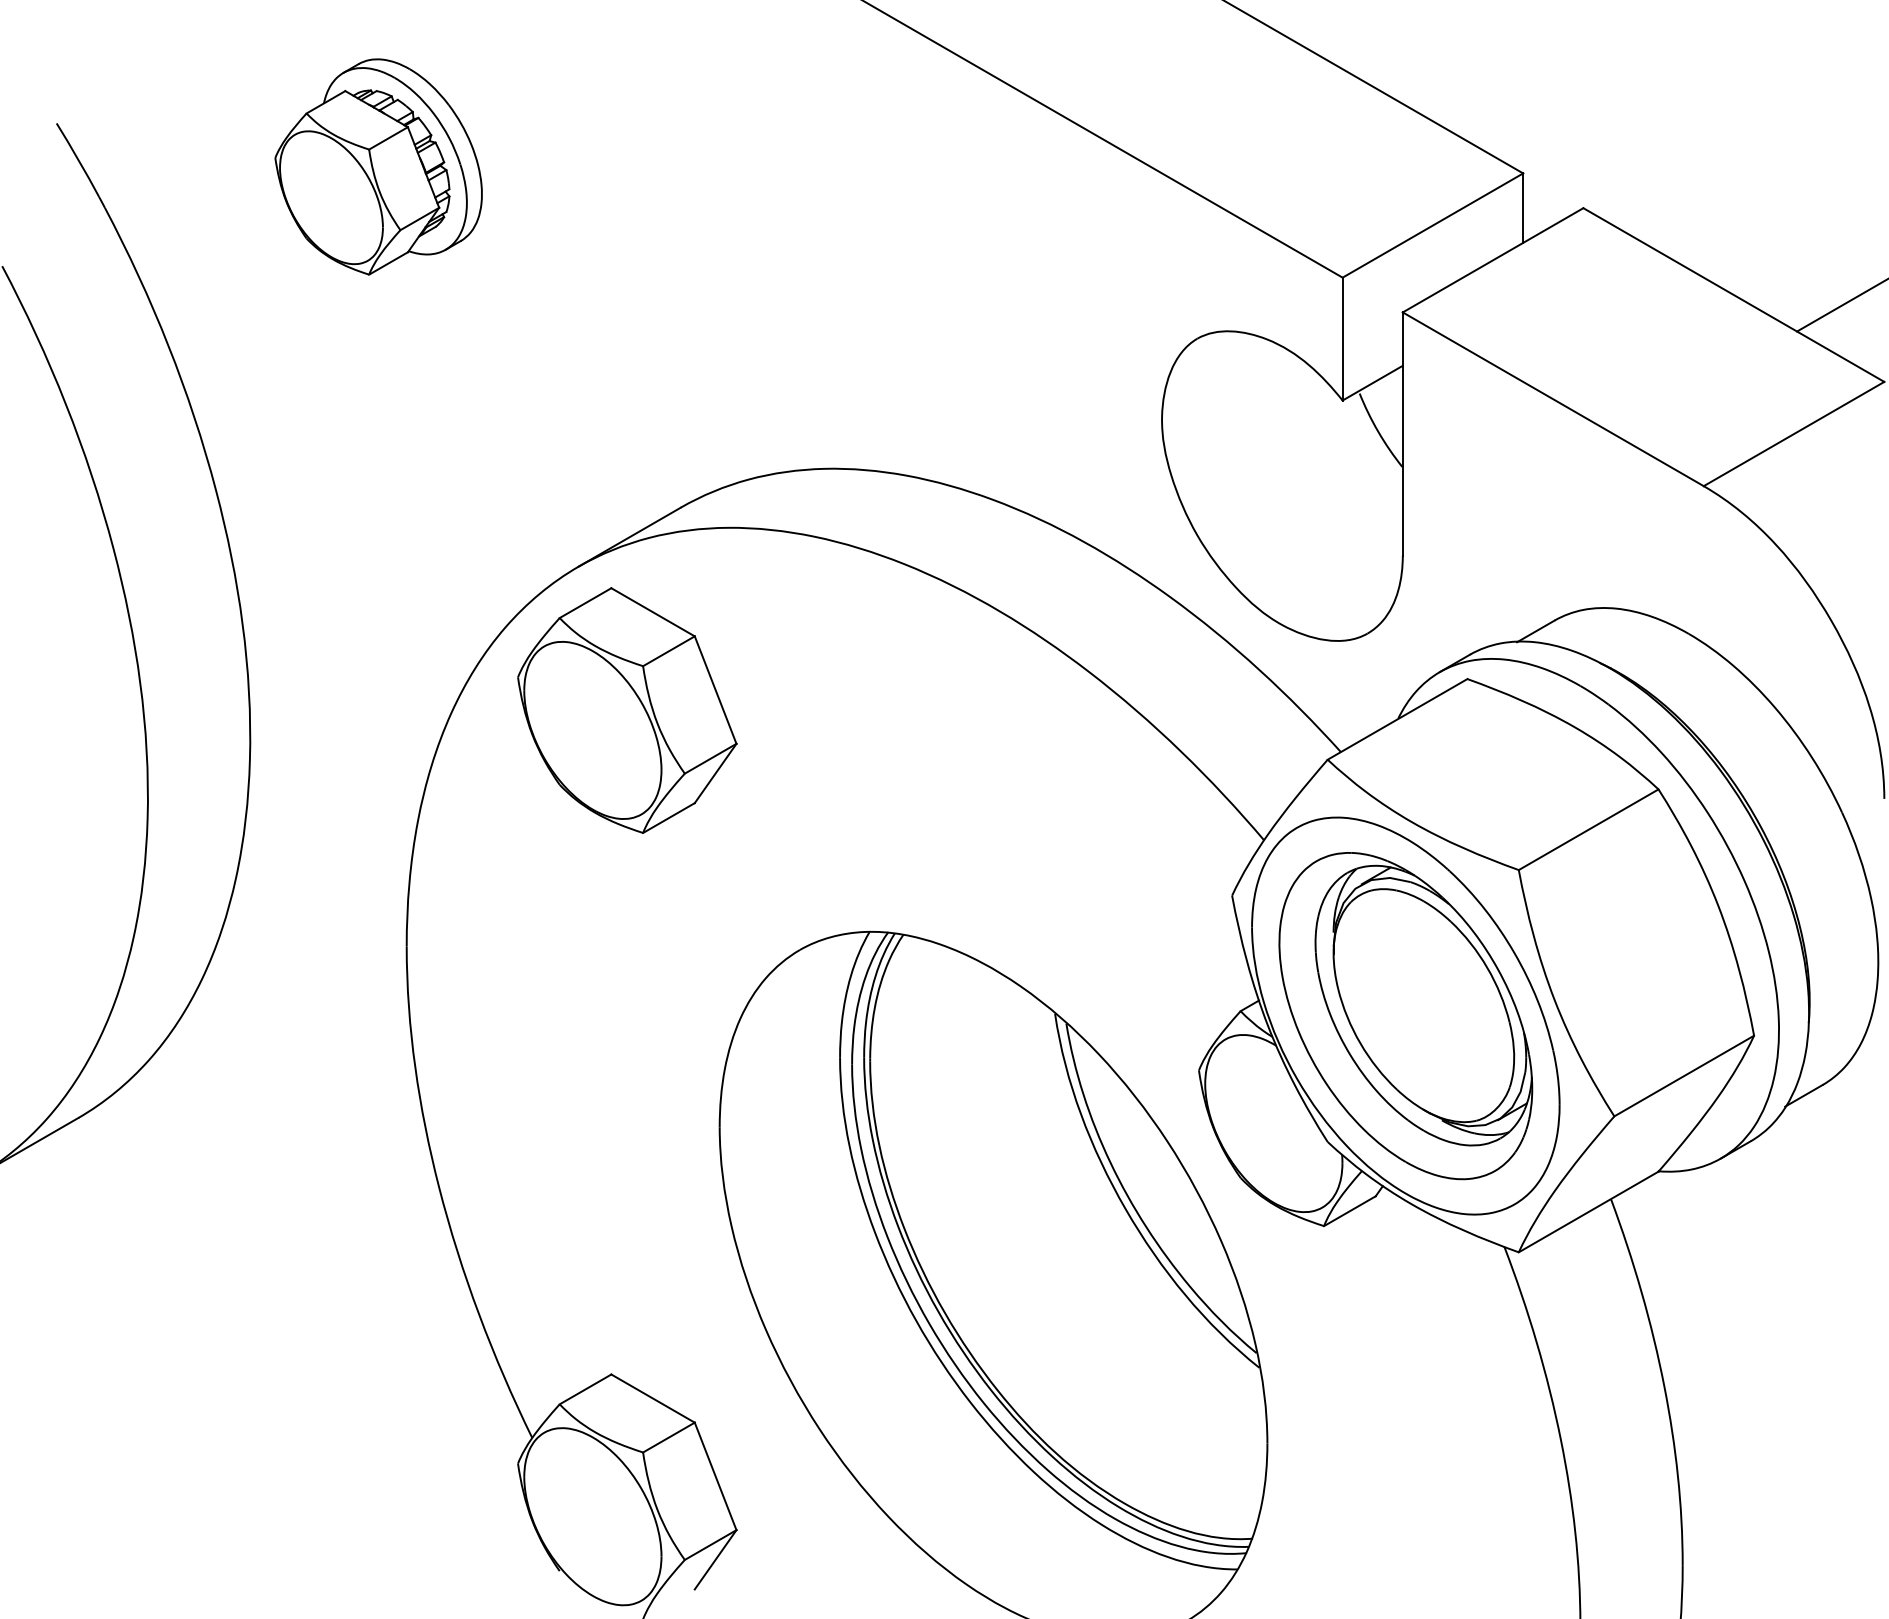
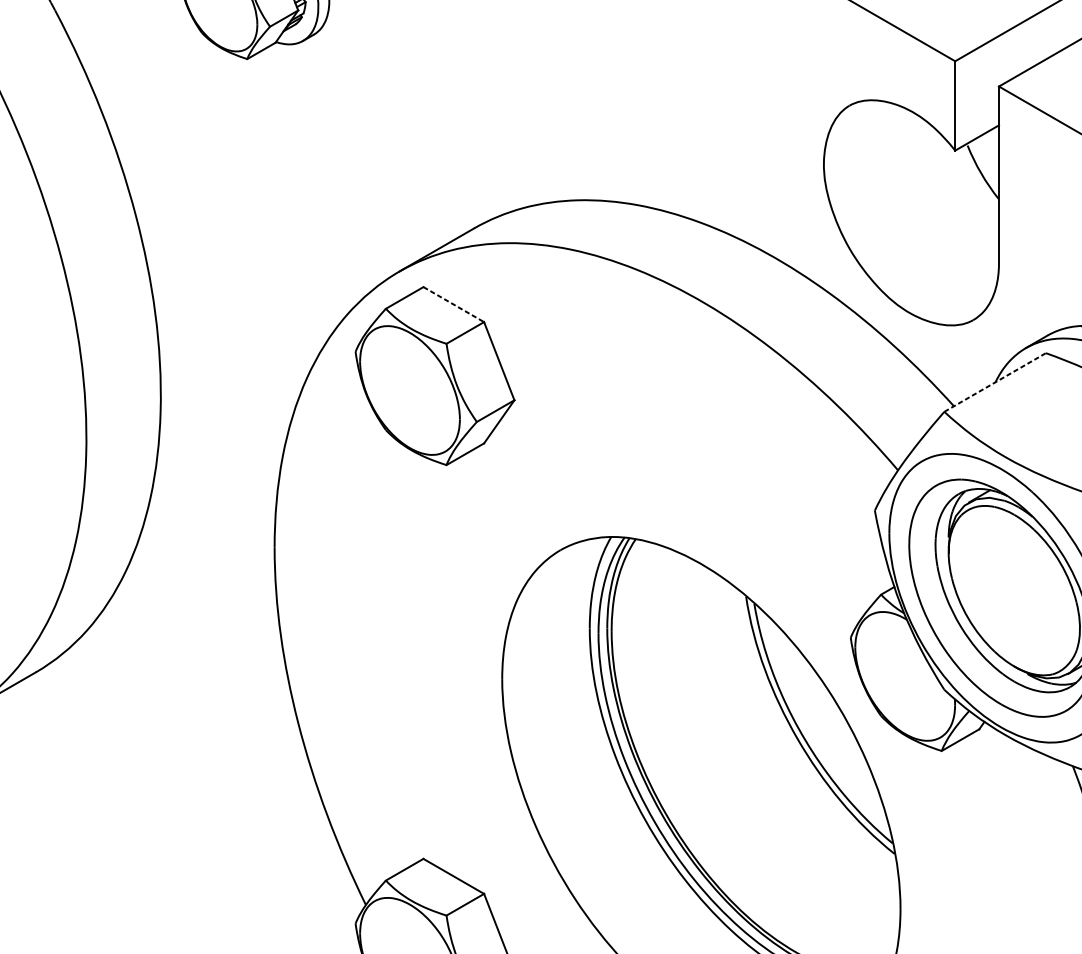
line: (653, 612) -> (454, 304), solid -> dashed
line: (1397, 719) -> (995, 382), solid -> dashed

